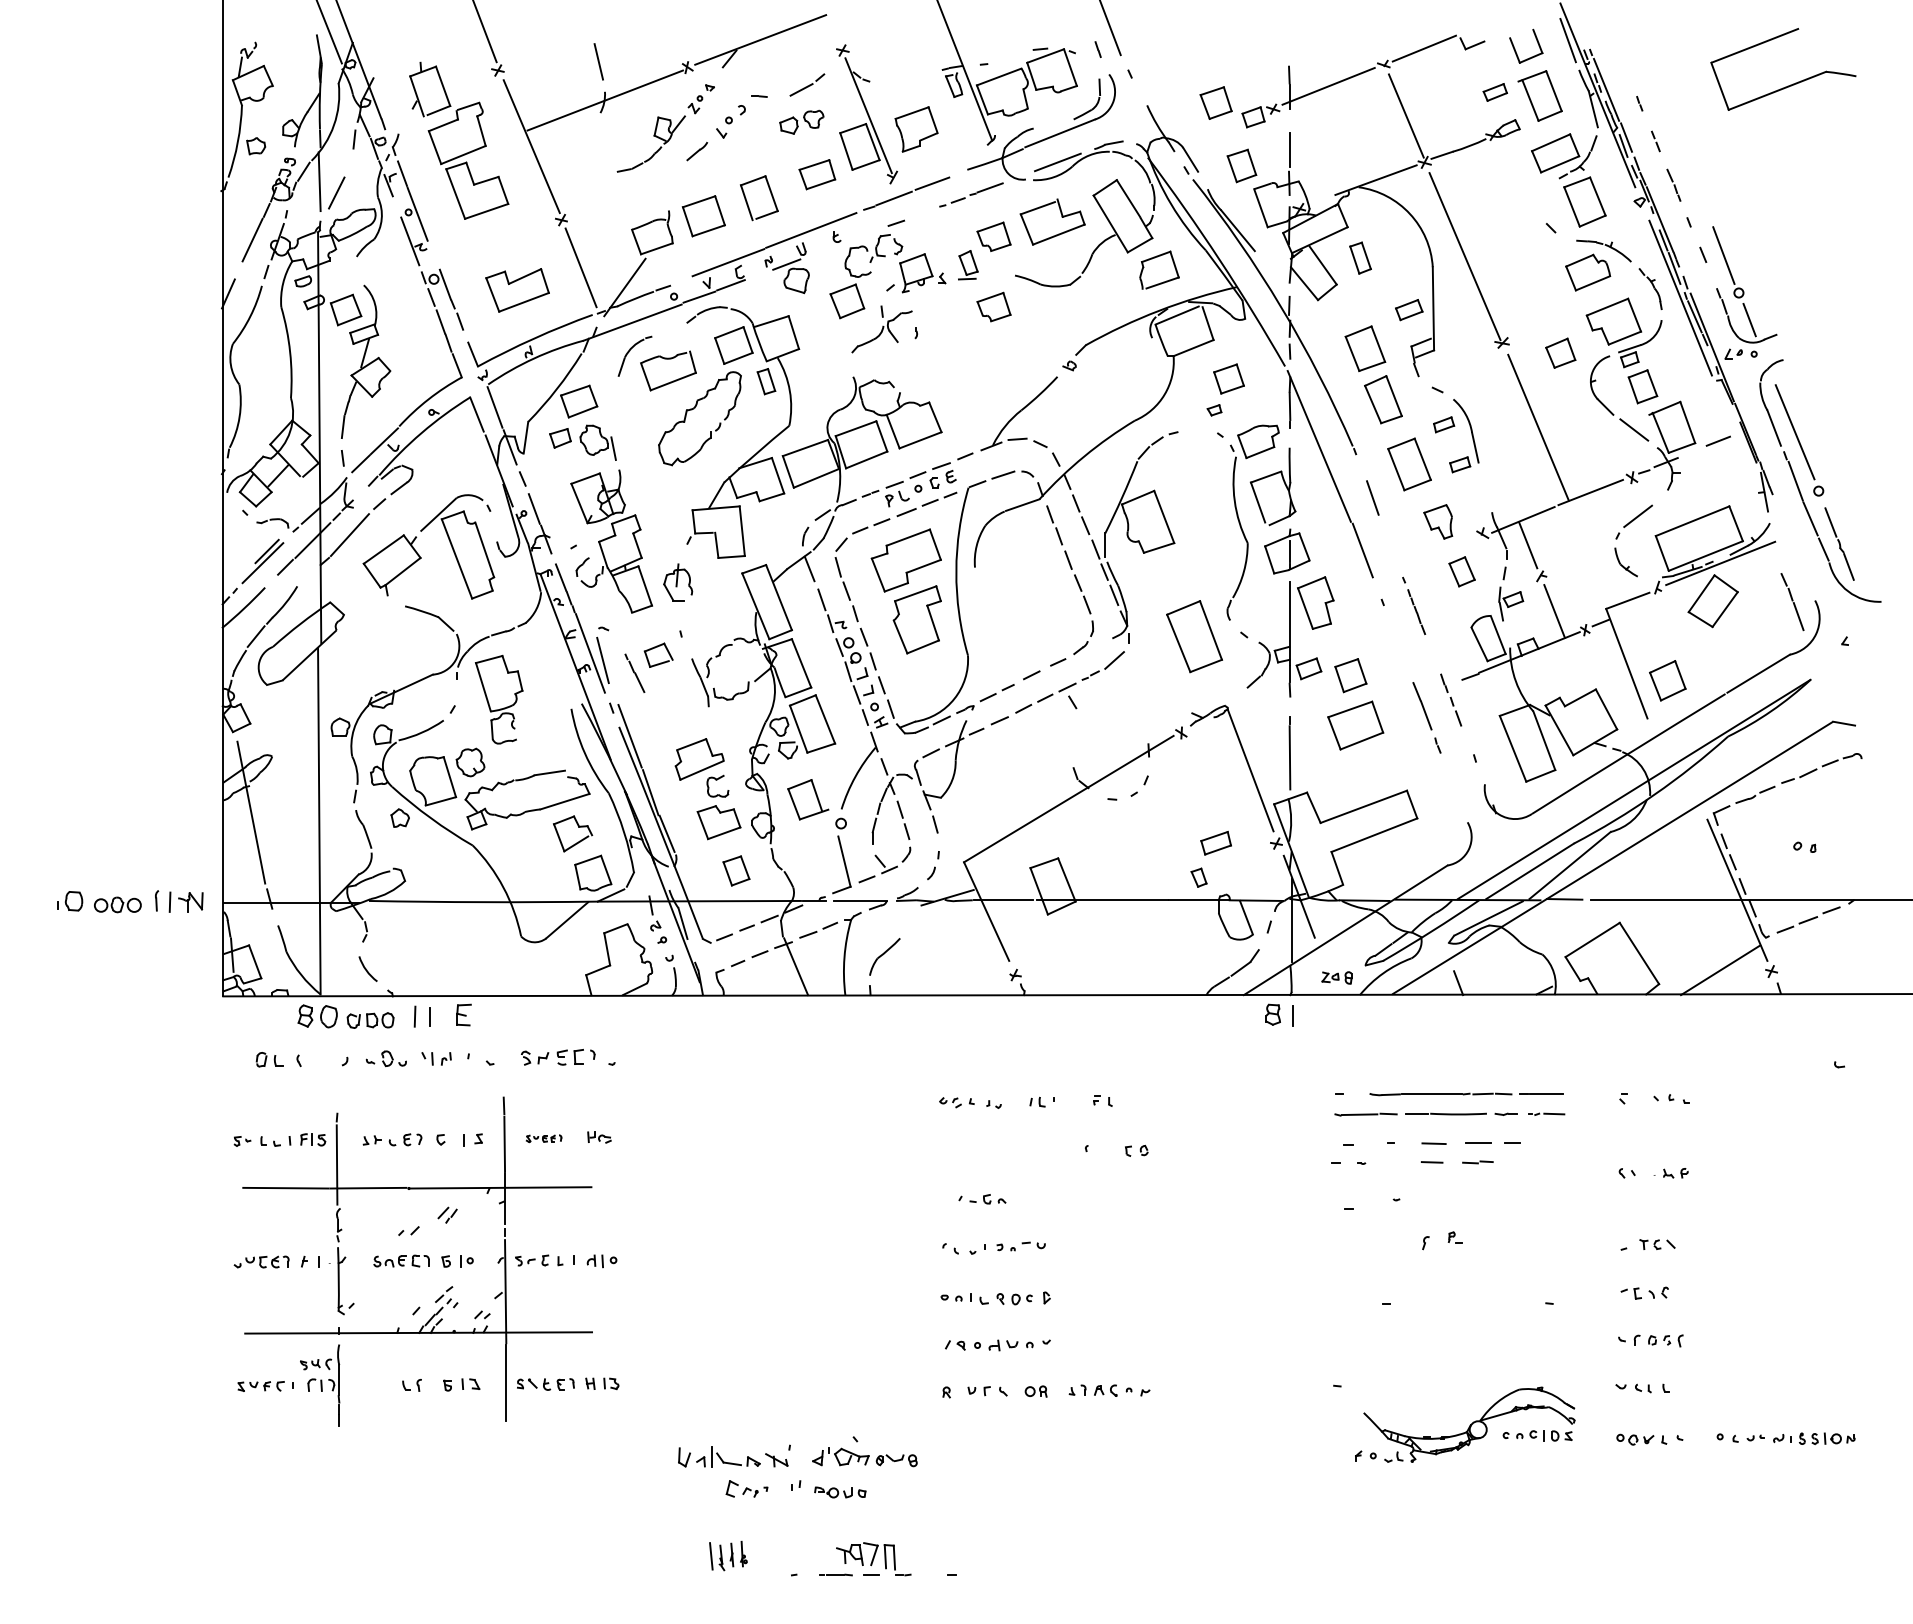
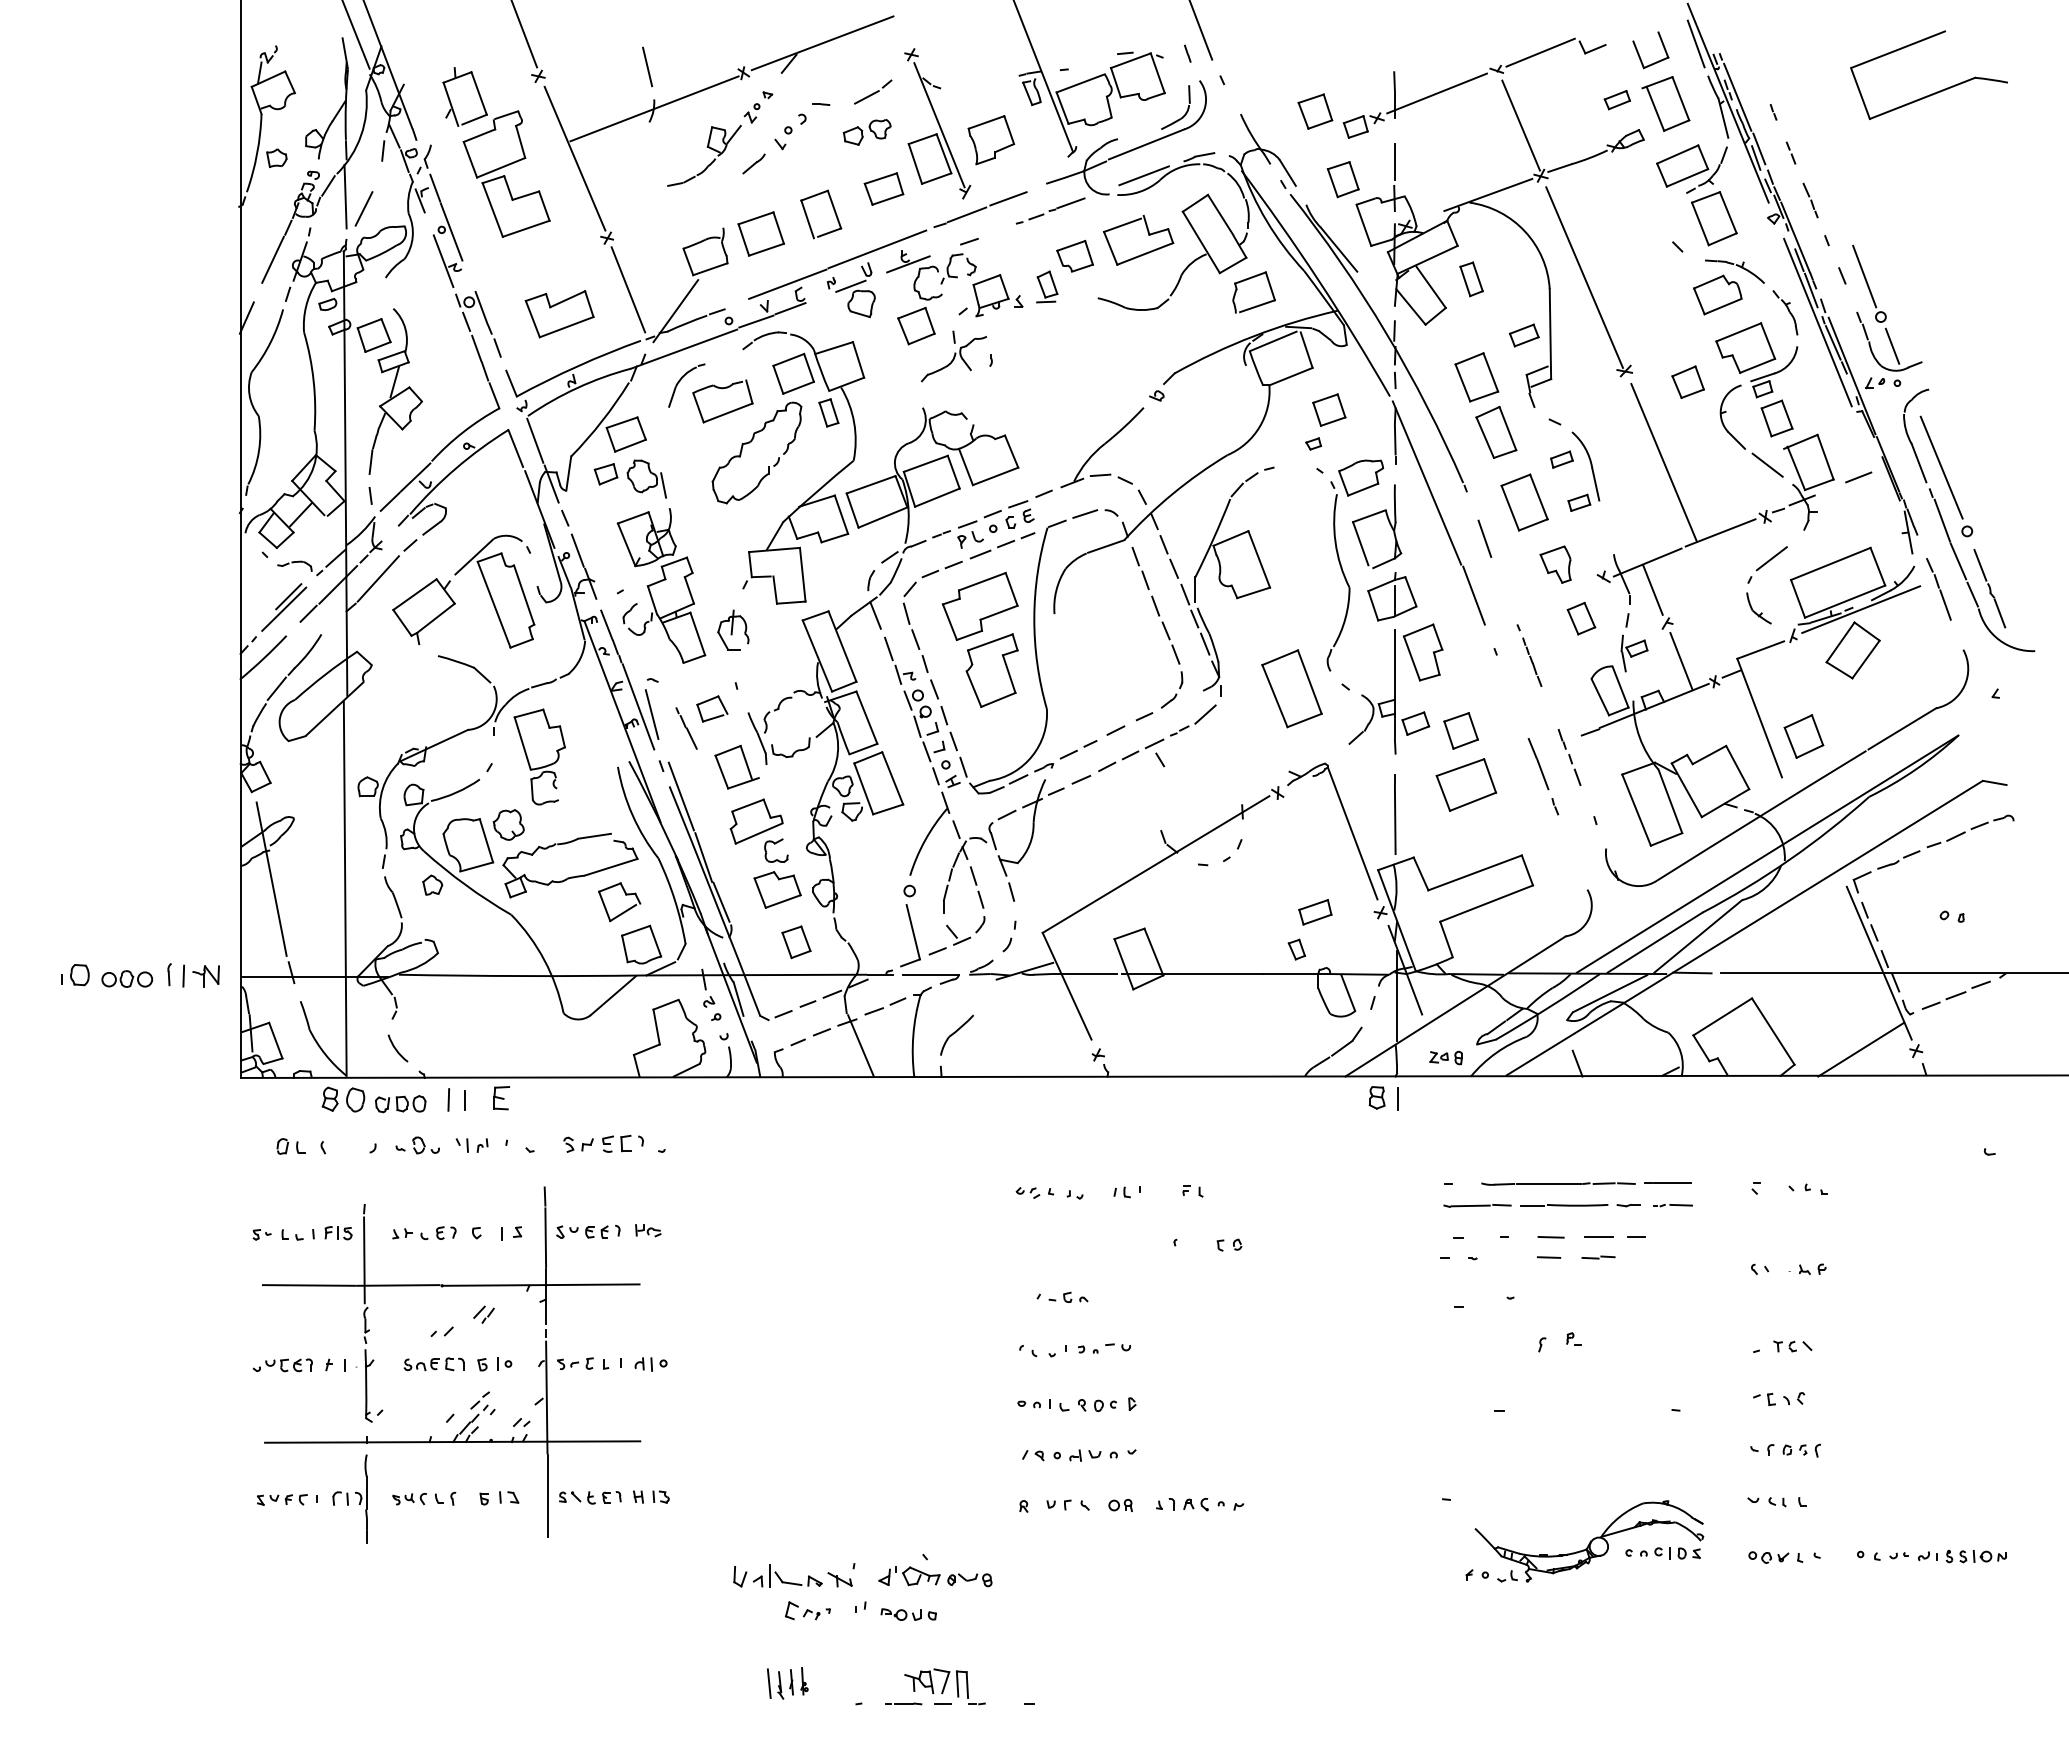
line: (840, 244) -> (908, 264), added
part: (993, 306) -> (1074, 331), removed
part: (1792, 602) -> (1938, 589), moved
part: (807, 799) -> (736, 766), moved
part: (544, 1138) -> (588, 1231), size x1.67
part: (315, 1364) -> (409, 1499), moved

